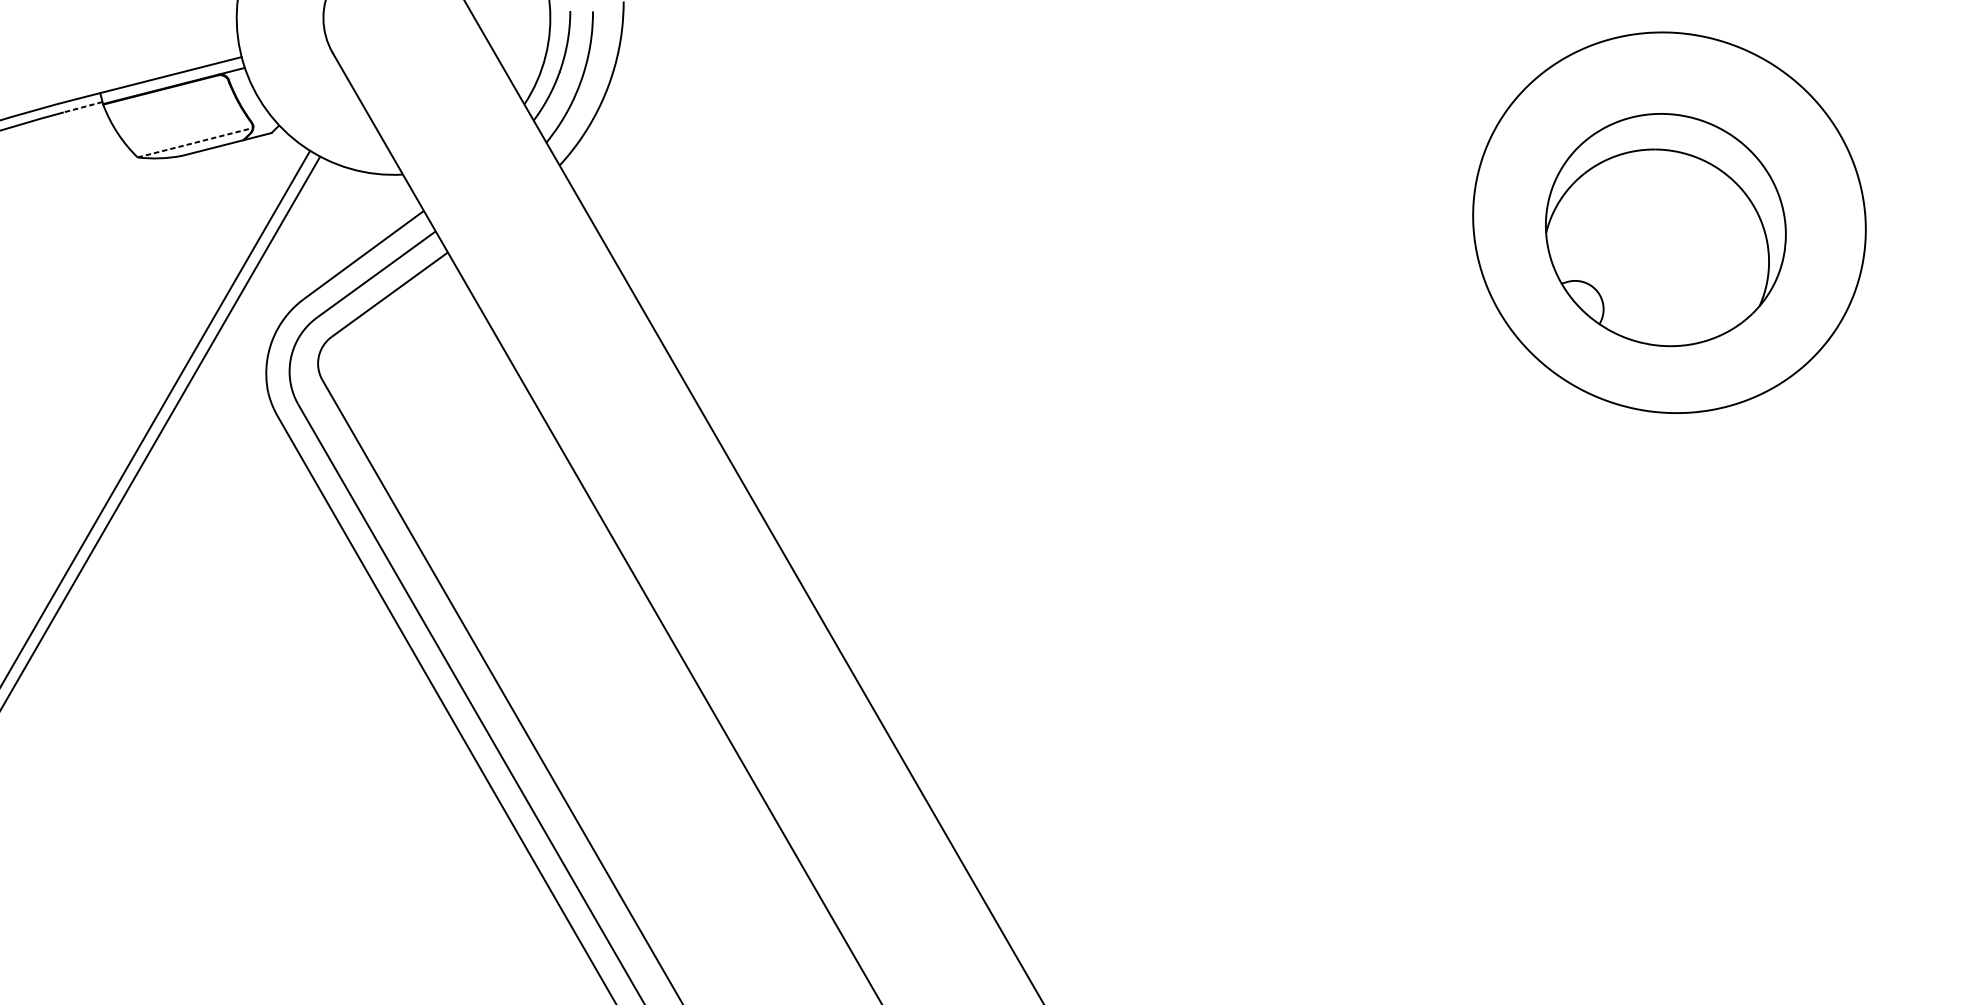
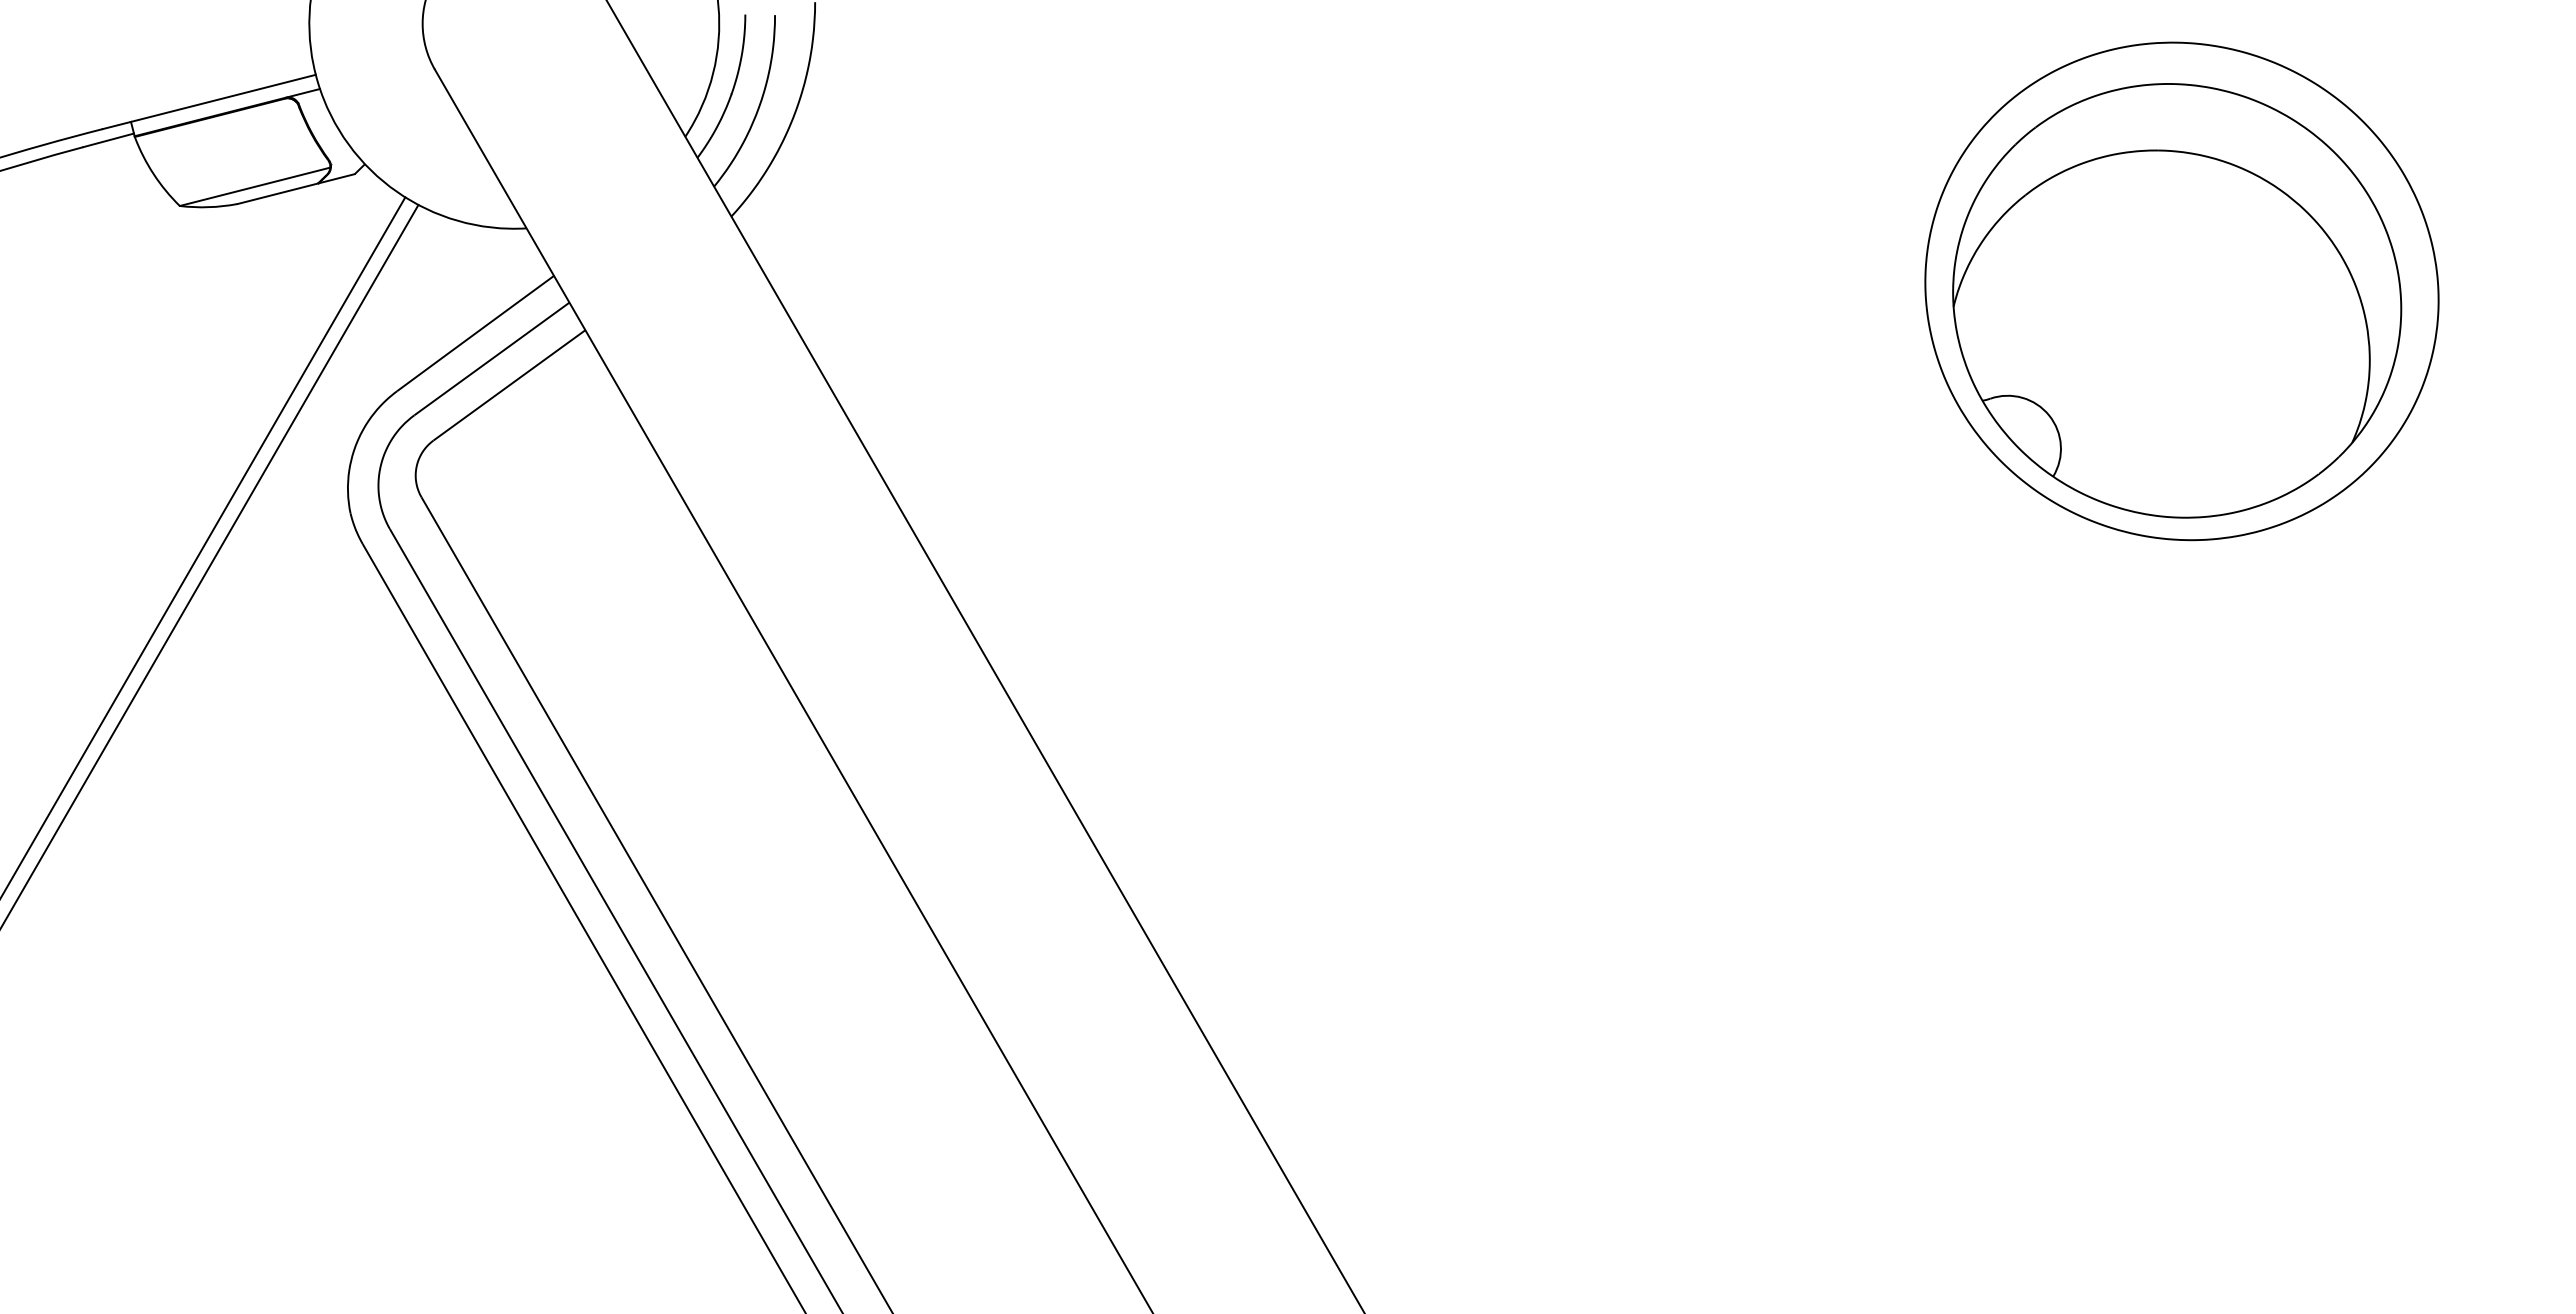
line: (83, 107) -> (108, 140), dashed -> solid
line: (195, 142) -> (255, 186), dashed -> solid
part: (1666, 229) -> (2177, 300), size x1.43

